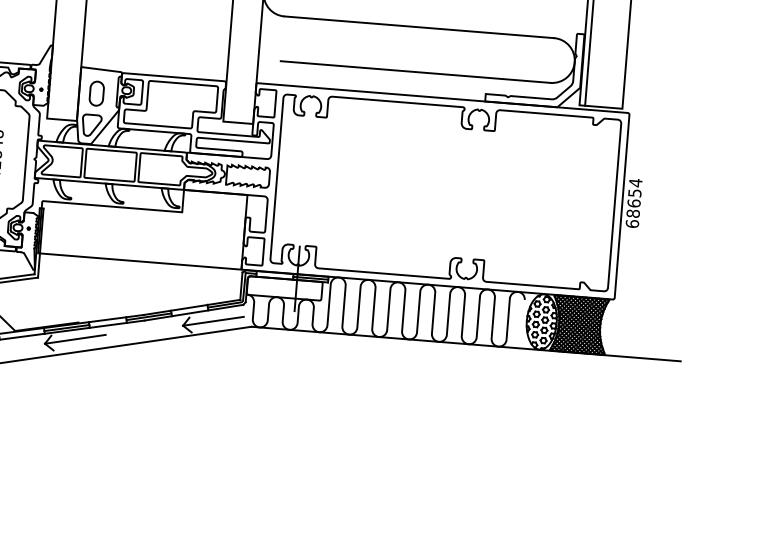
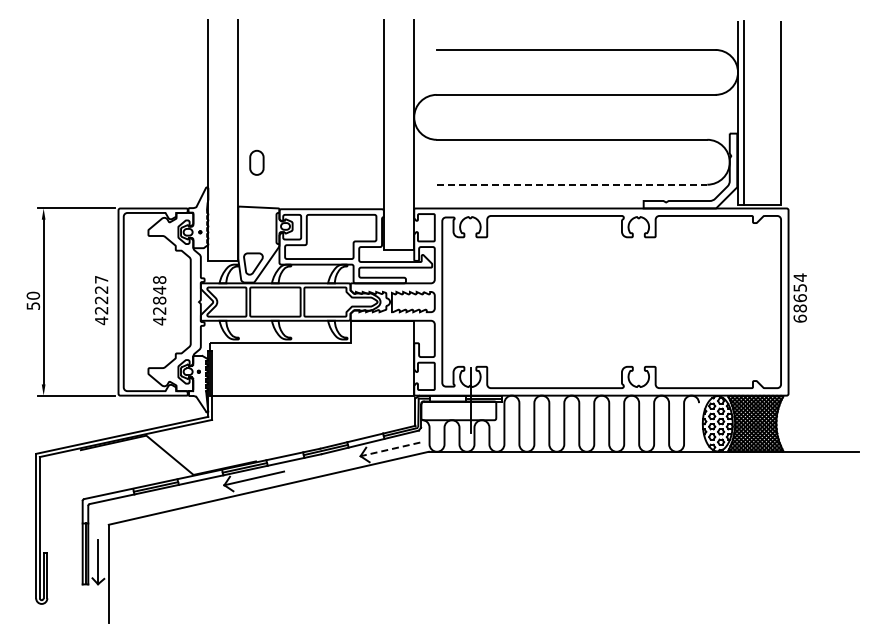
line: (416, 71) -> (572, 184), solid -> dashed
part: (96, 93) -> (256, 162), moved
line: (213, 321) -> (390, 449), solid -> dashed

